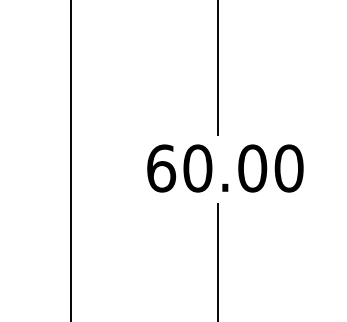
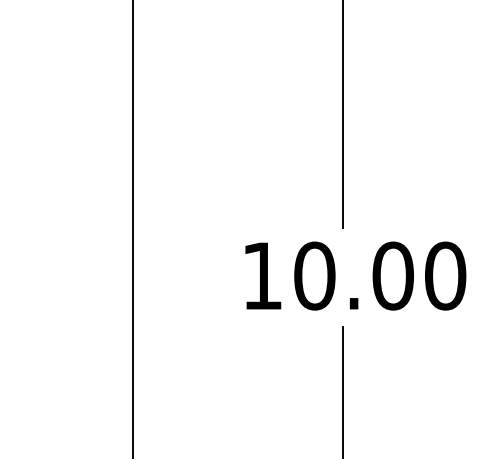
text: (161, 168) -> (262, 276), 60.00 -> 10.00

